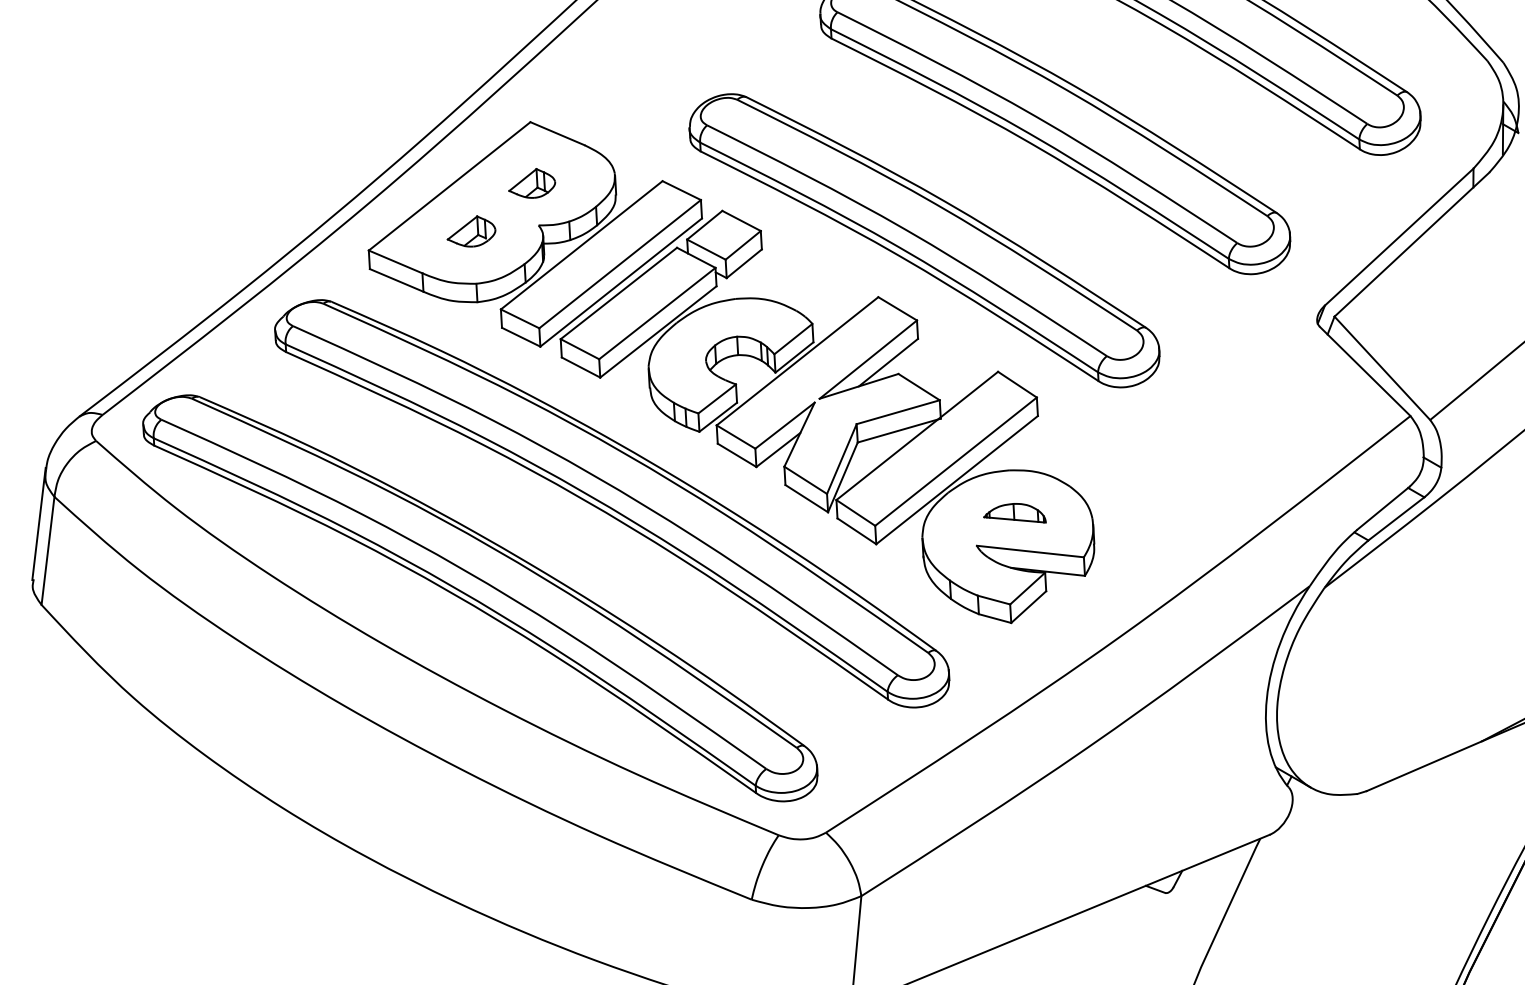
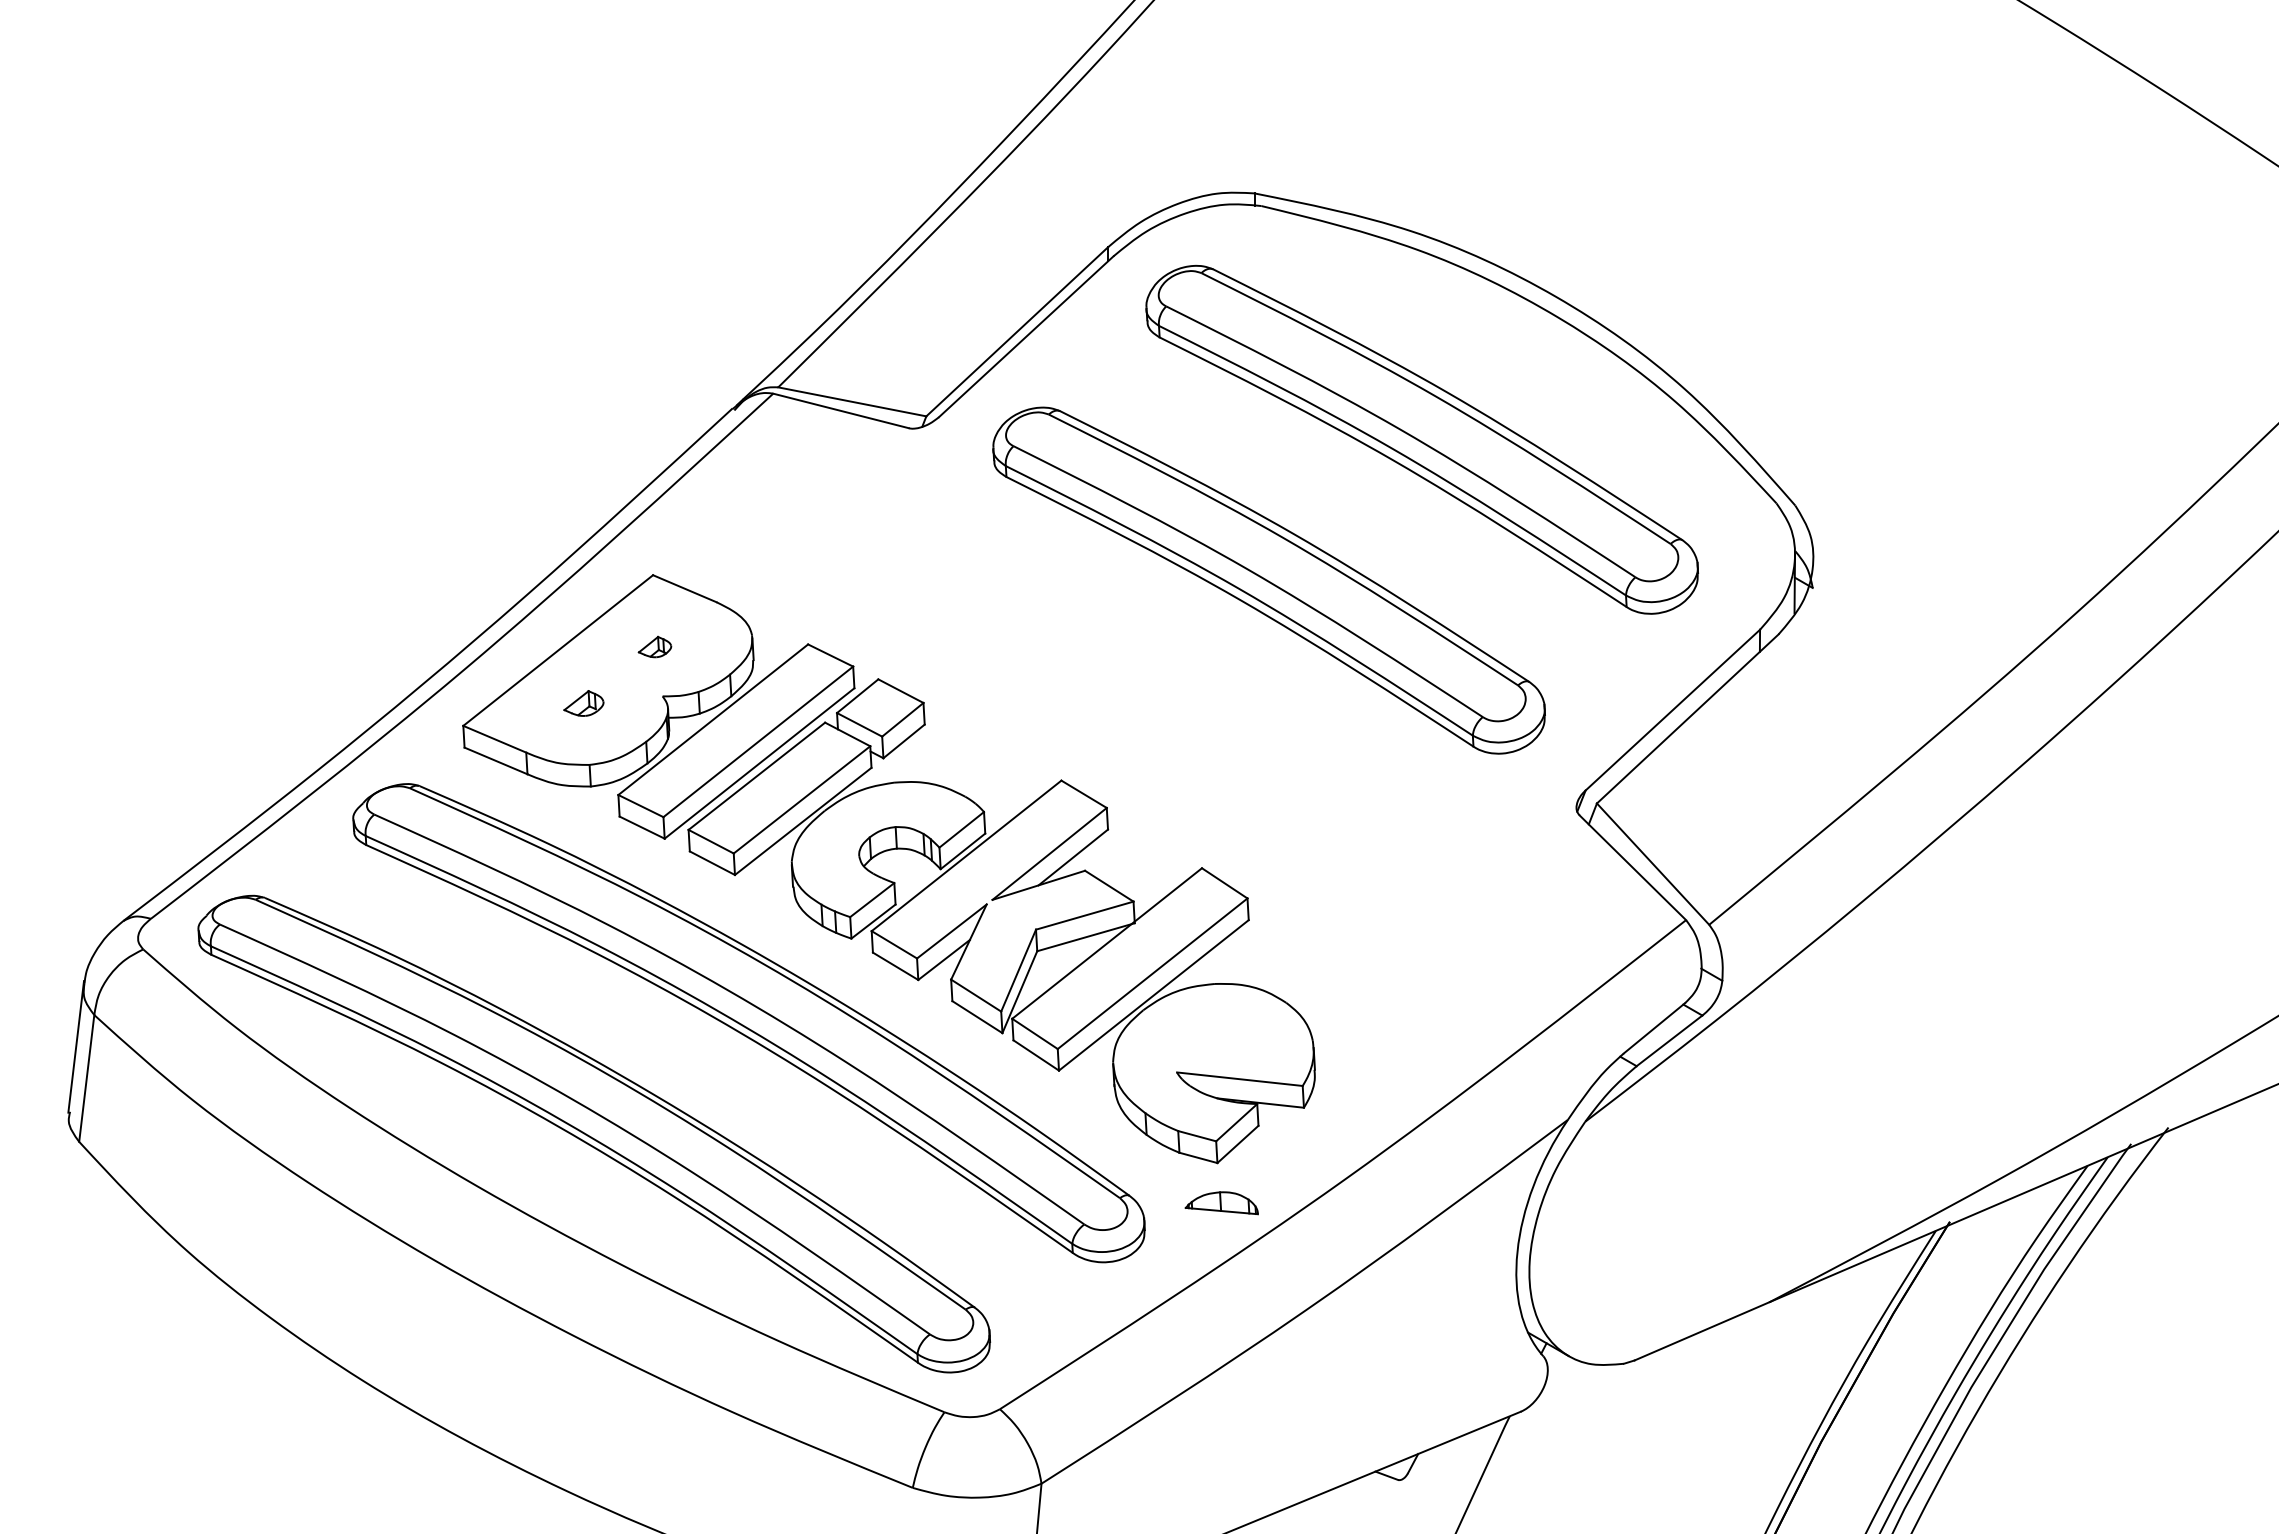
part: (531, 182) -> (654, 646), size x0.6
part: (471, 231) -> (583, 703), size x0.7
part: (924, 240) -> (1115, 714), removed
part: (1014, 513) -> (1221, 1203), moved

